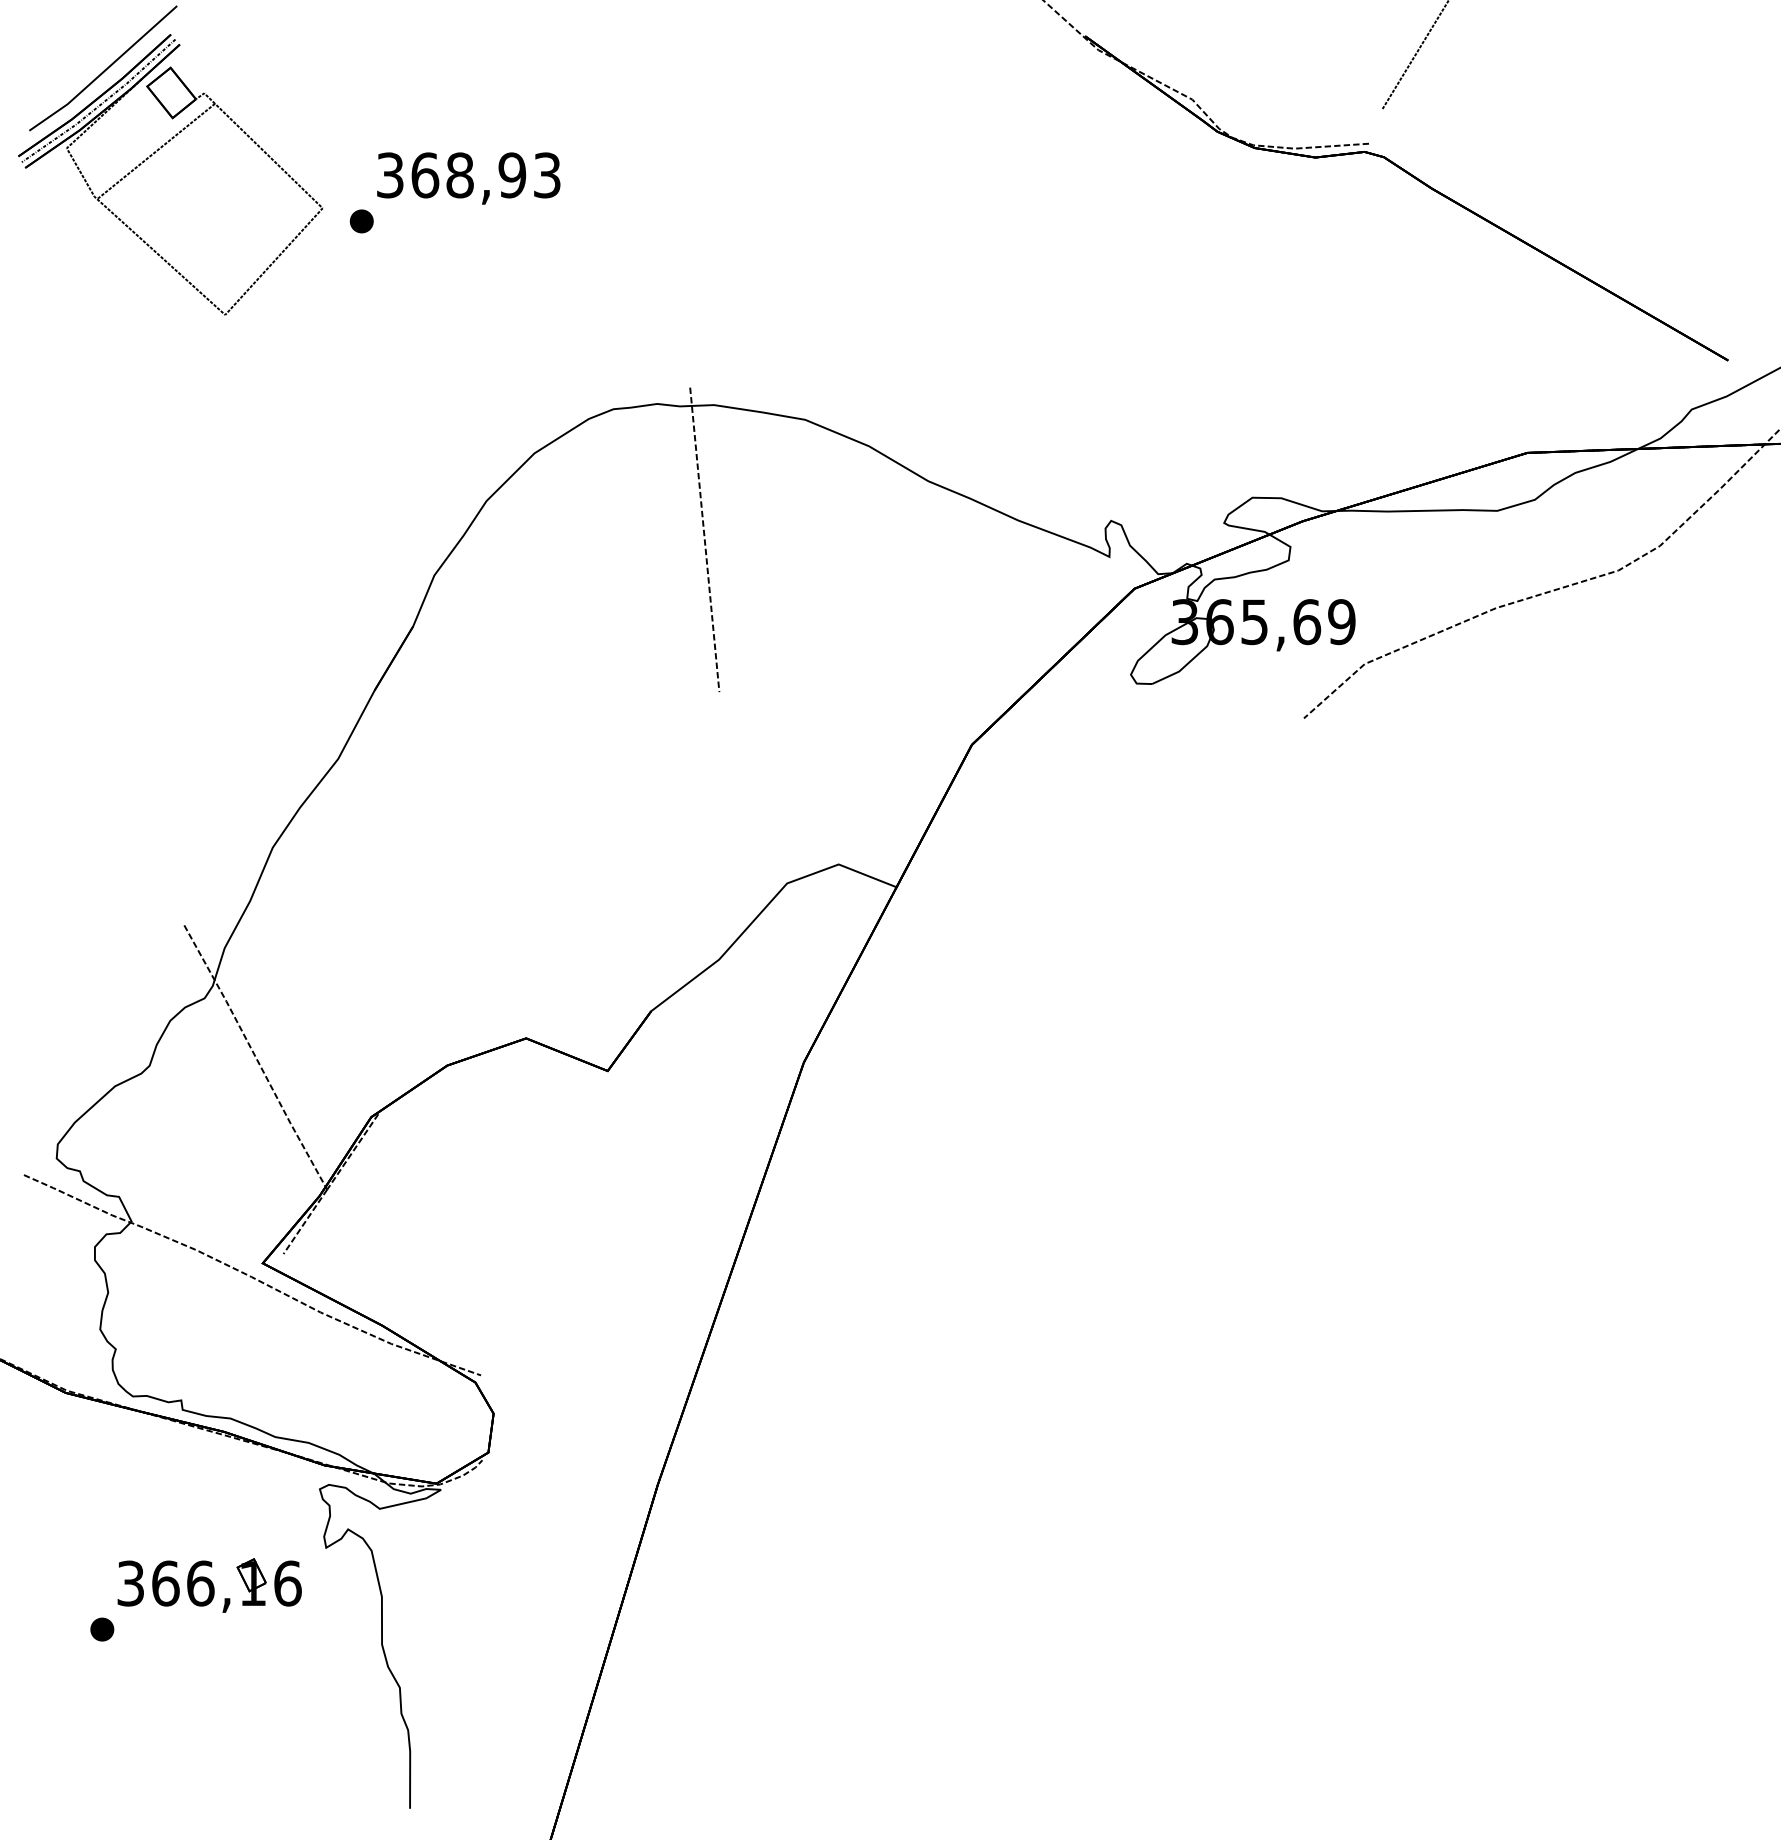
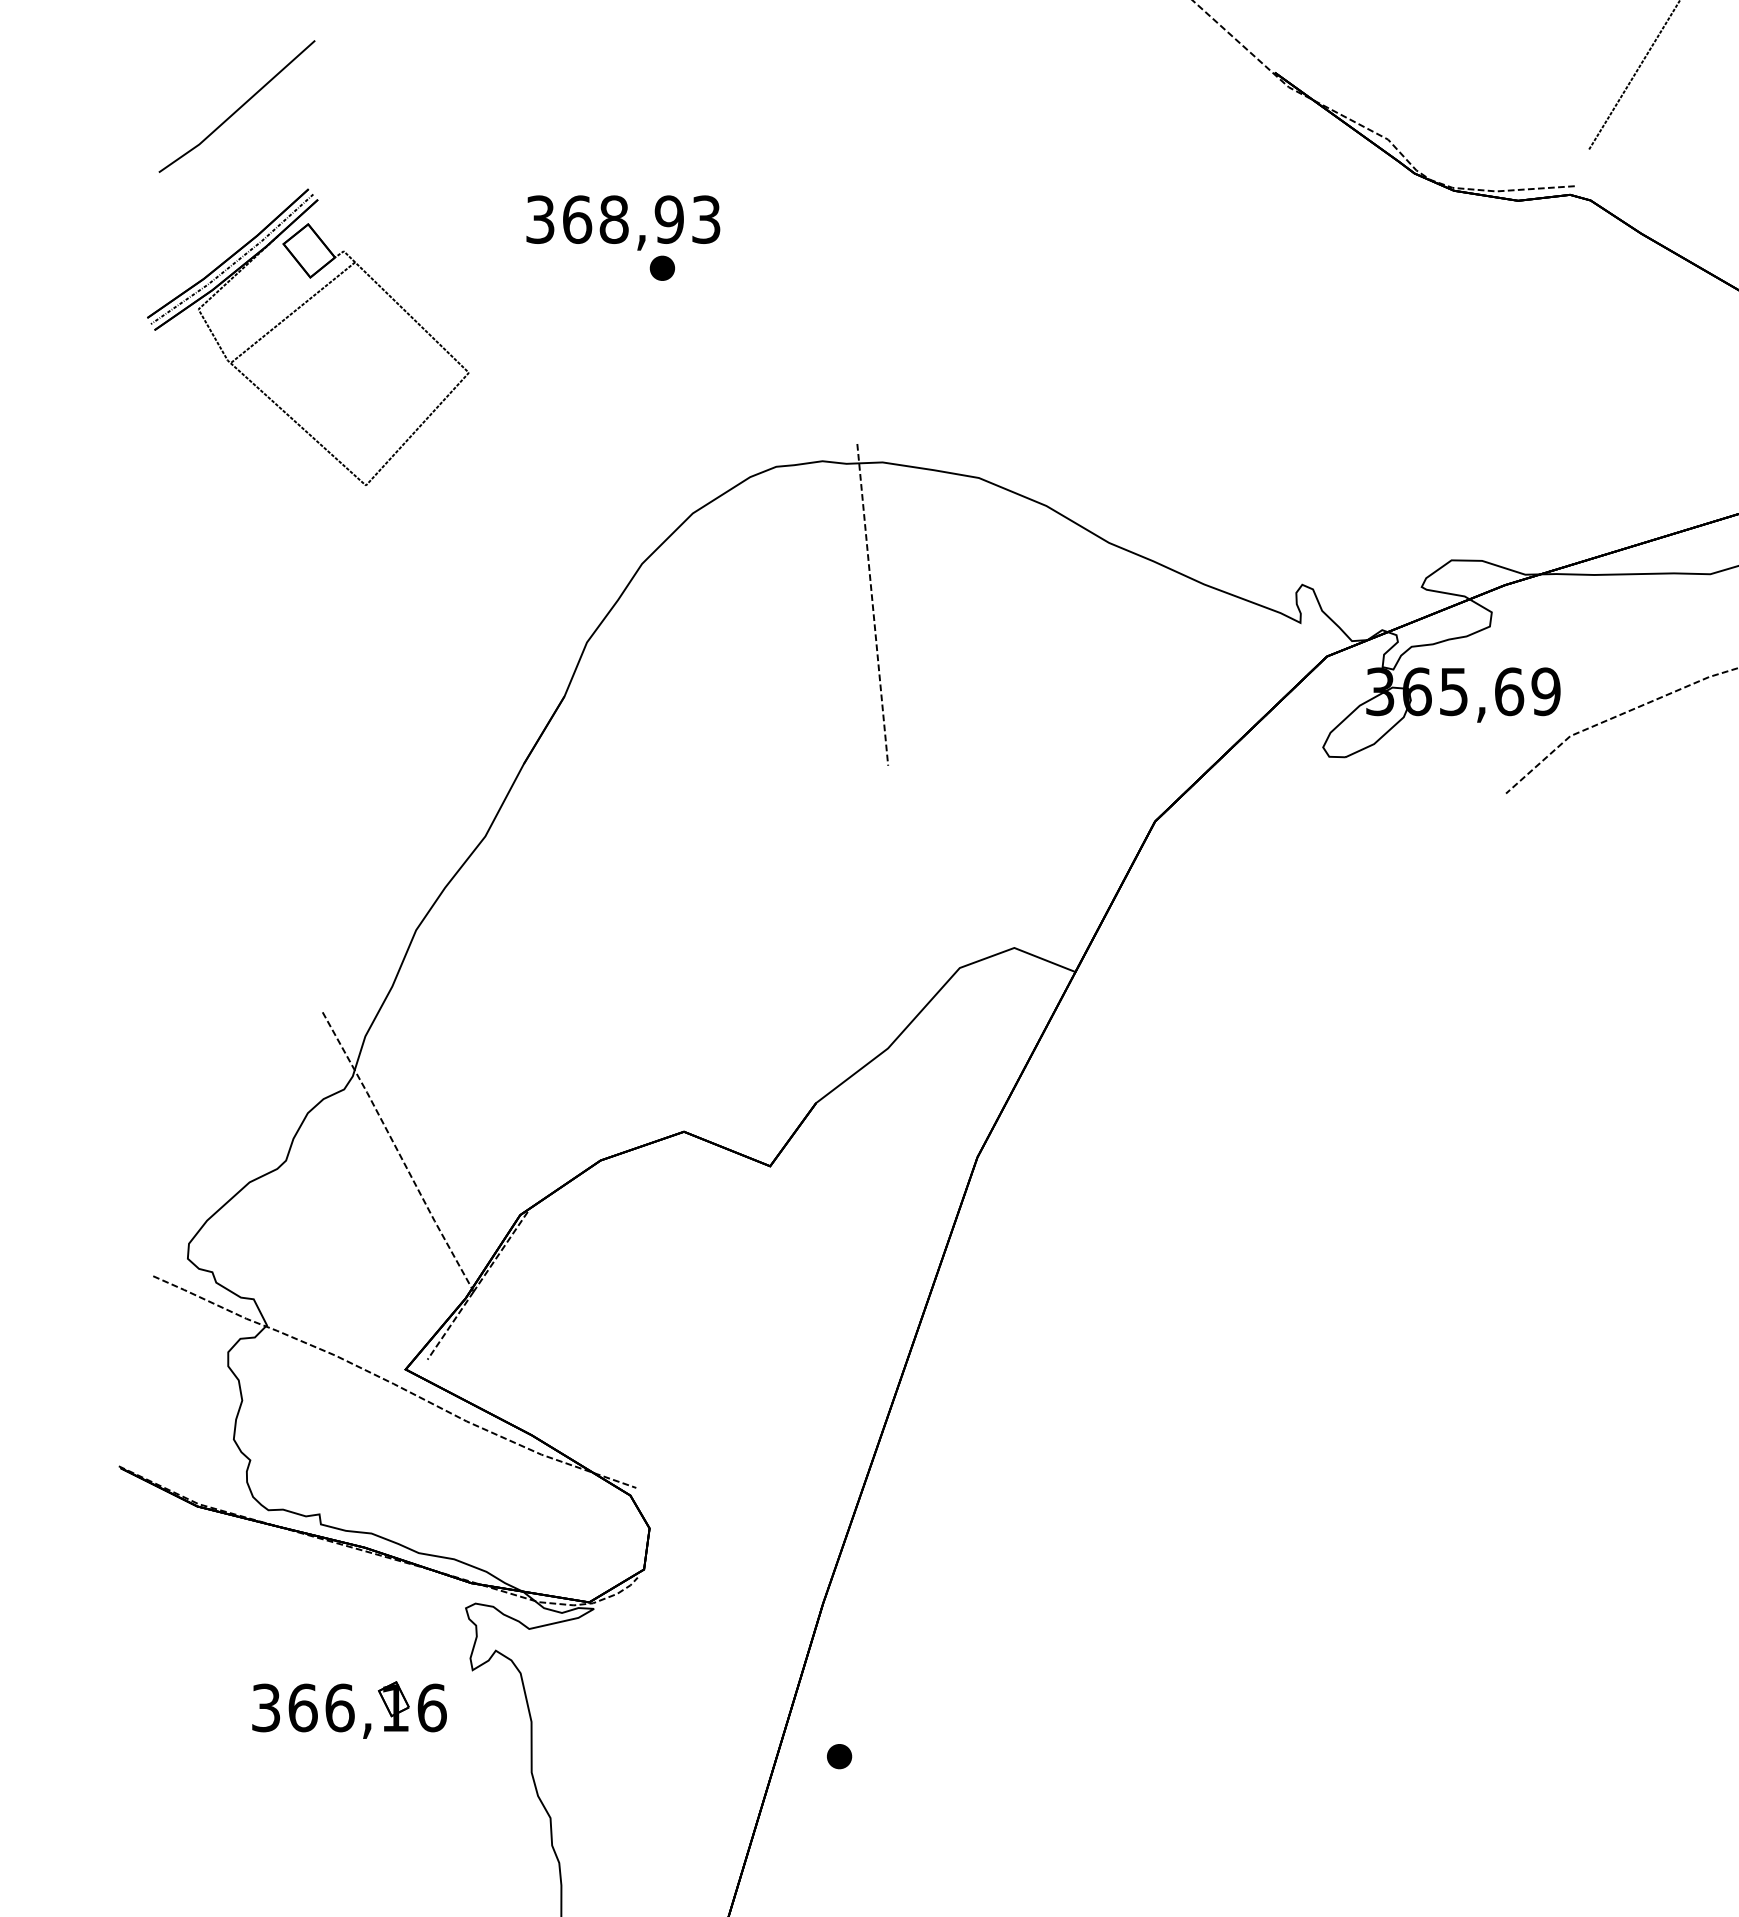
part: (154, 154) -> (291, 315), moved
part: (361, 221) -> (662, 268), moved
part: (102, 1629) -> (839, 1756), moved

